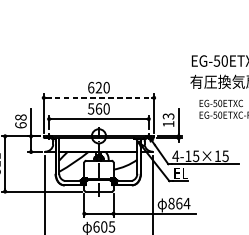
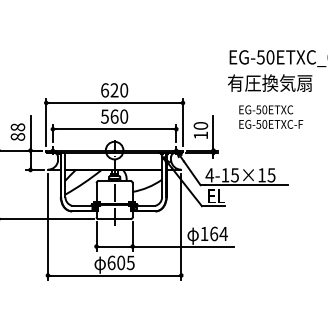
line: (98, 97) -> (114, 102), dashed -> solid
text: (168, 116) -> (200, 125), 13 -> 10
text: (20, 124) -> (17, 136), 68 -> 88
text: (171, 203) -> (204, 233), 864 -> 164

